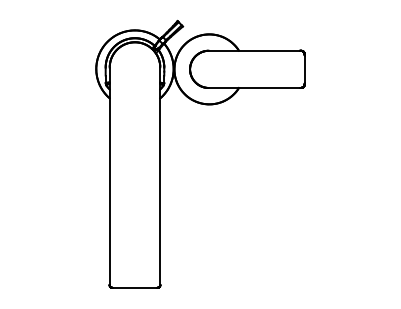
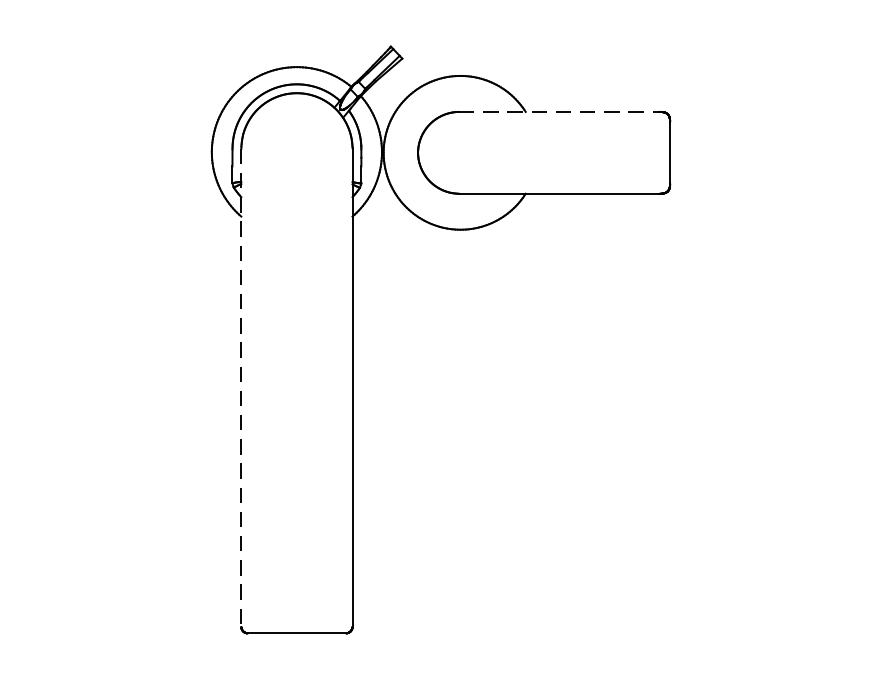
line: (254, 50) -> (559, 111), solid -> dashed
line: (109, 176) -> (240, 388), solid -> dashed

